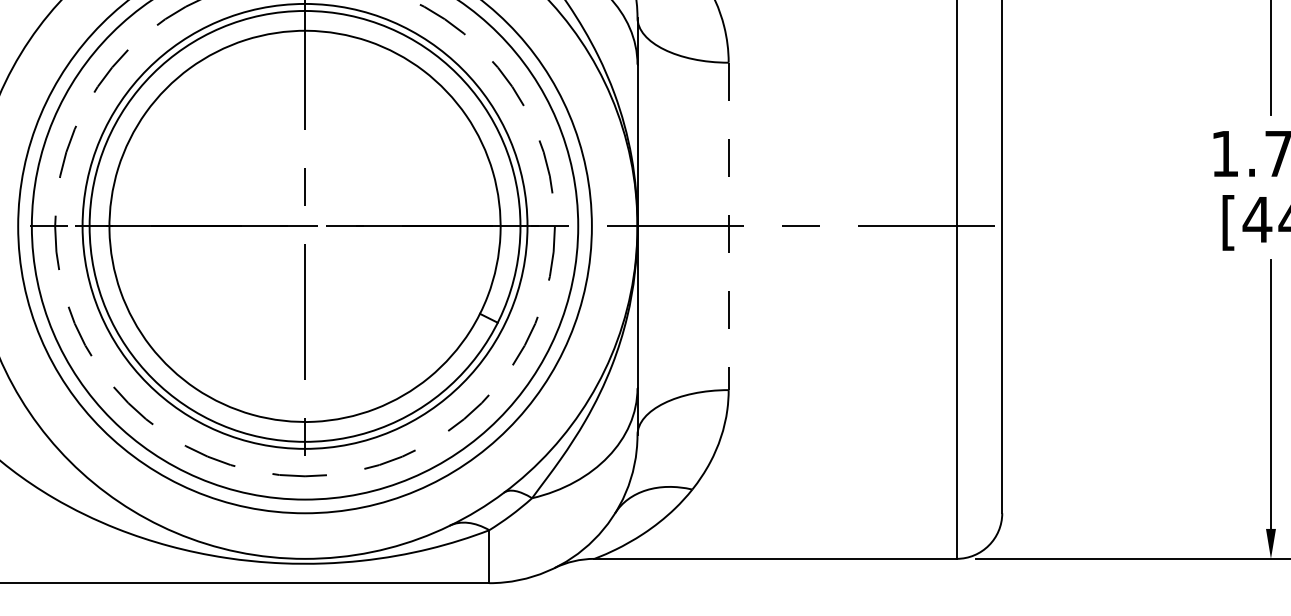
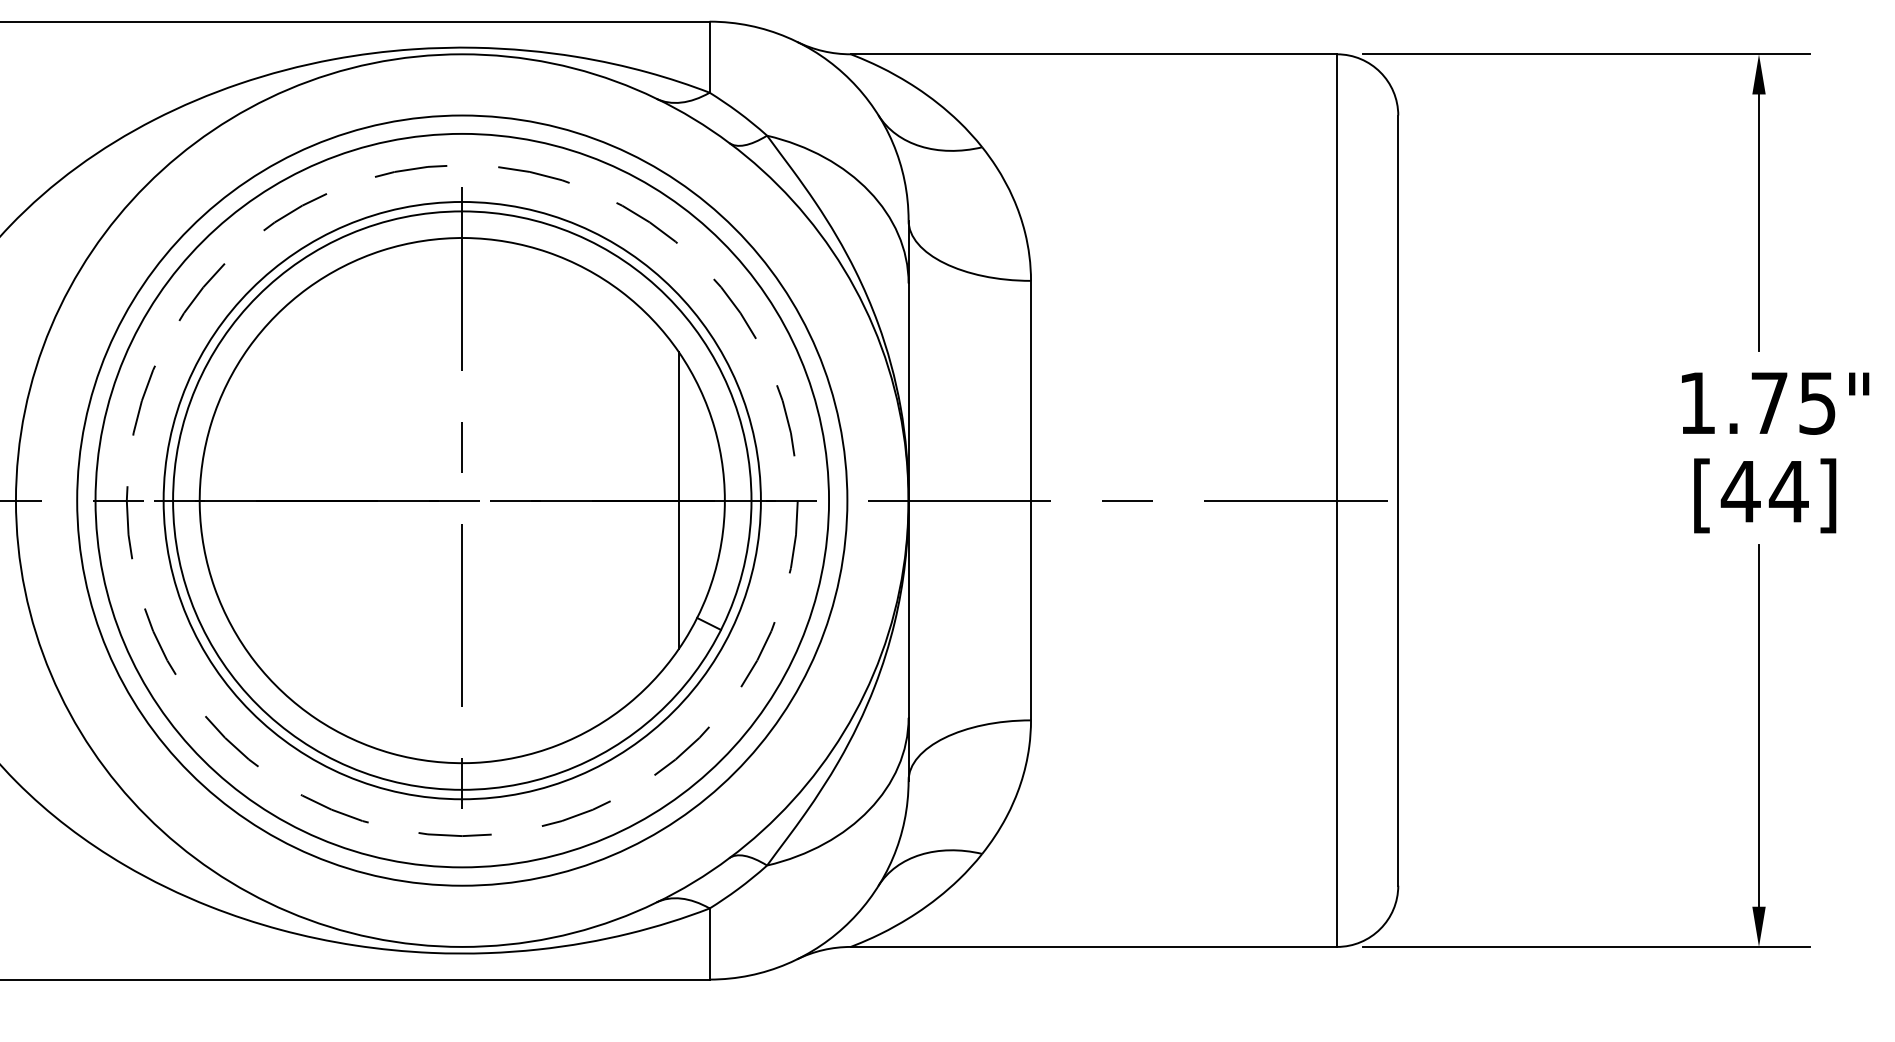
line: (466, 226) -> (679, 500), added
line: (729, 226) -> (1031, 500), dashed -> solid

